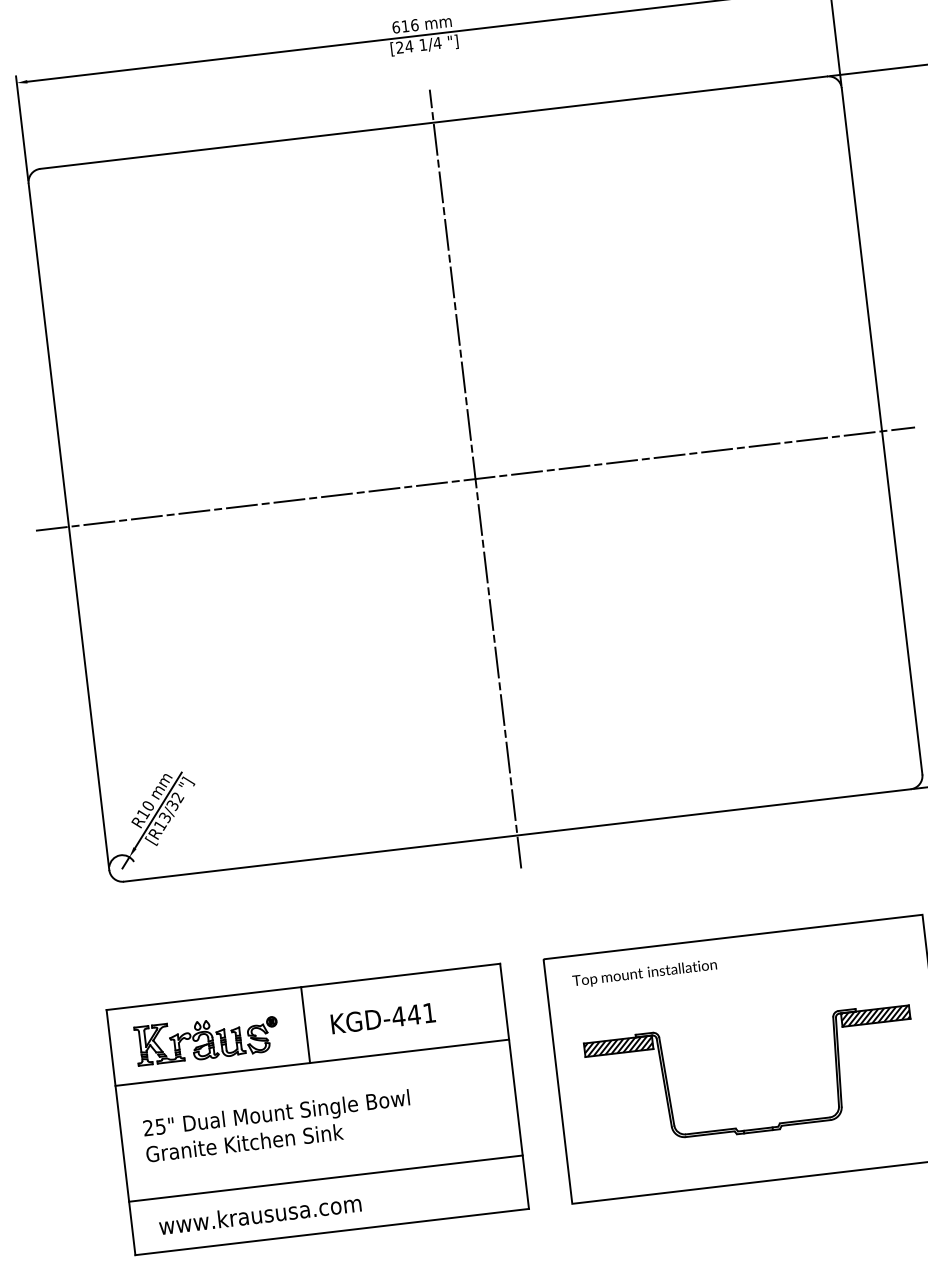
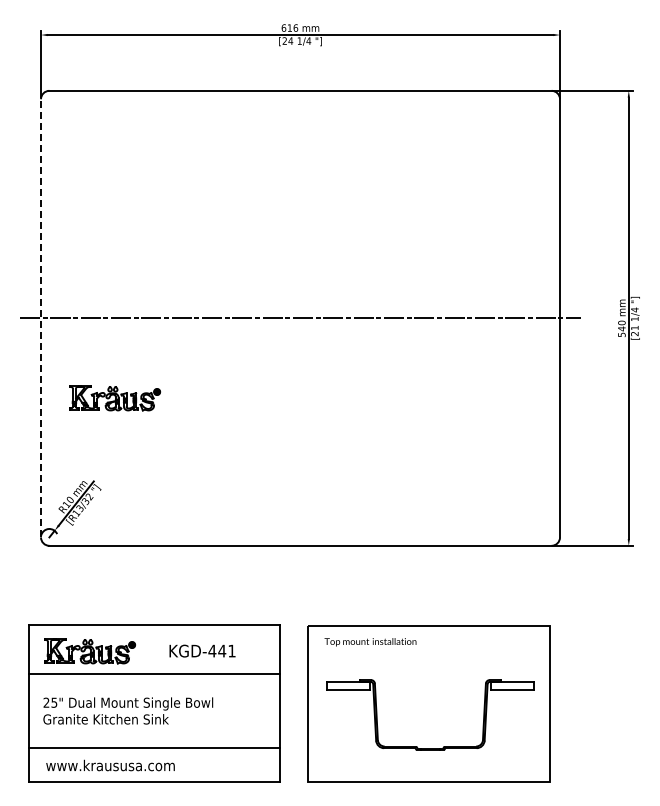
line: (475, 477) -> (300, 317), removed
line: (69, 525) -> (41, 317), solid -> dashed
part: (198, 638) -> (114, 398), added
hatch: (875, 1015) -> (512, 685), removed
line: (306, 1024) -> (153, 649), removed
hatch: (618, 1045) -> (348, 685), removed

